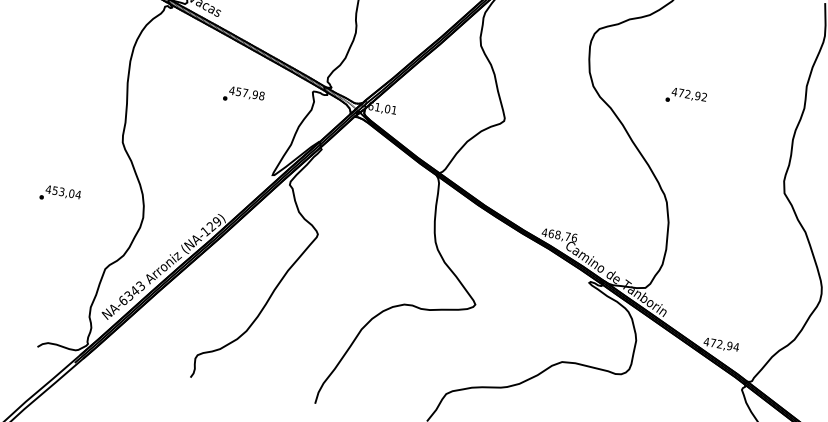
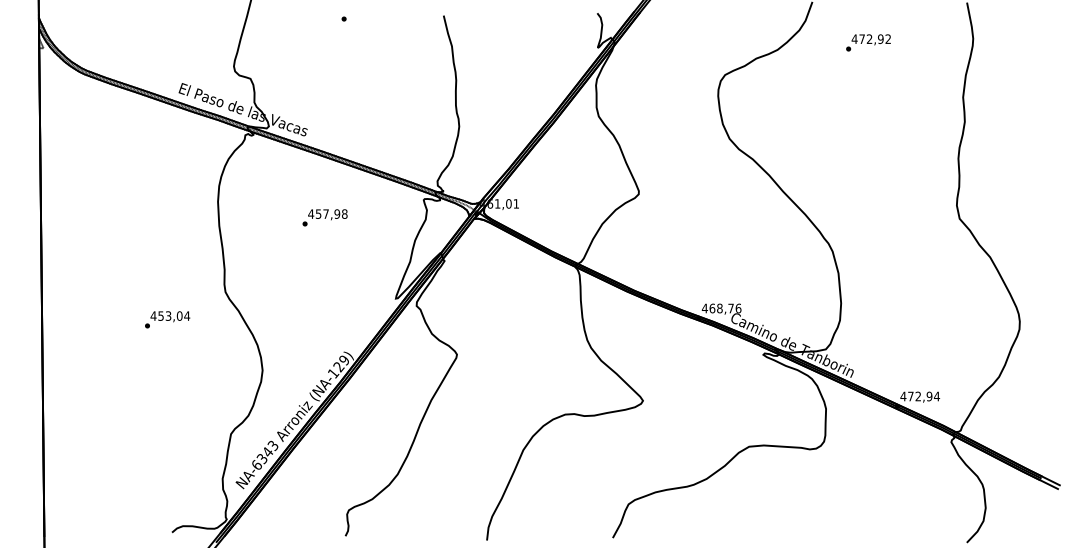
text: (243, 95) -> (324, 217), moved
text: (686, 97) -> (868, 42), moved
text: (60, 194) -> (167, 319), moved

